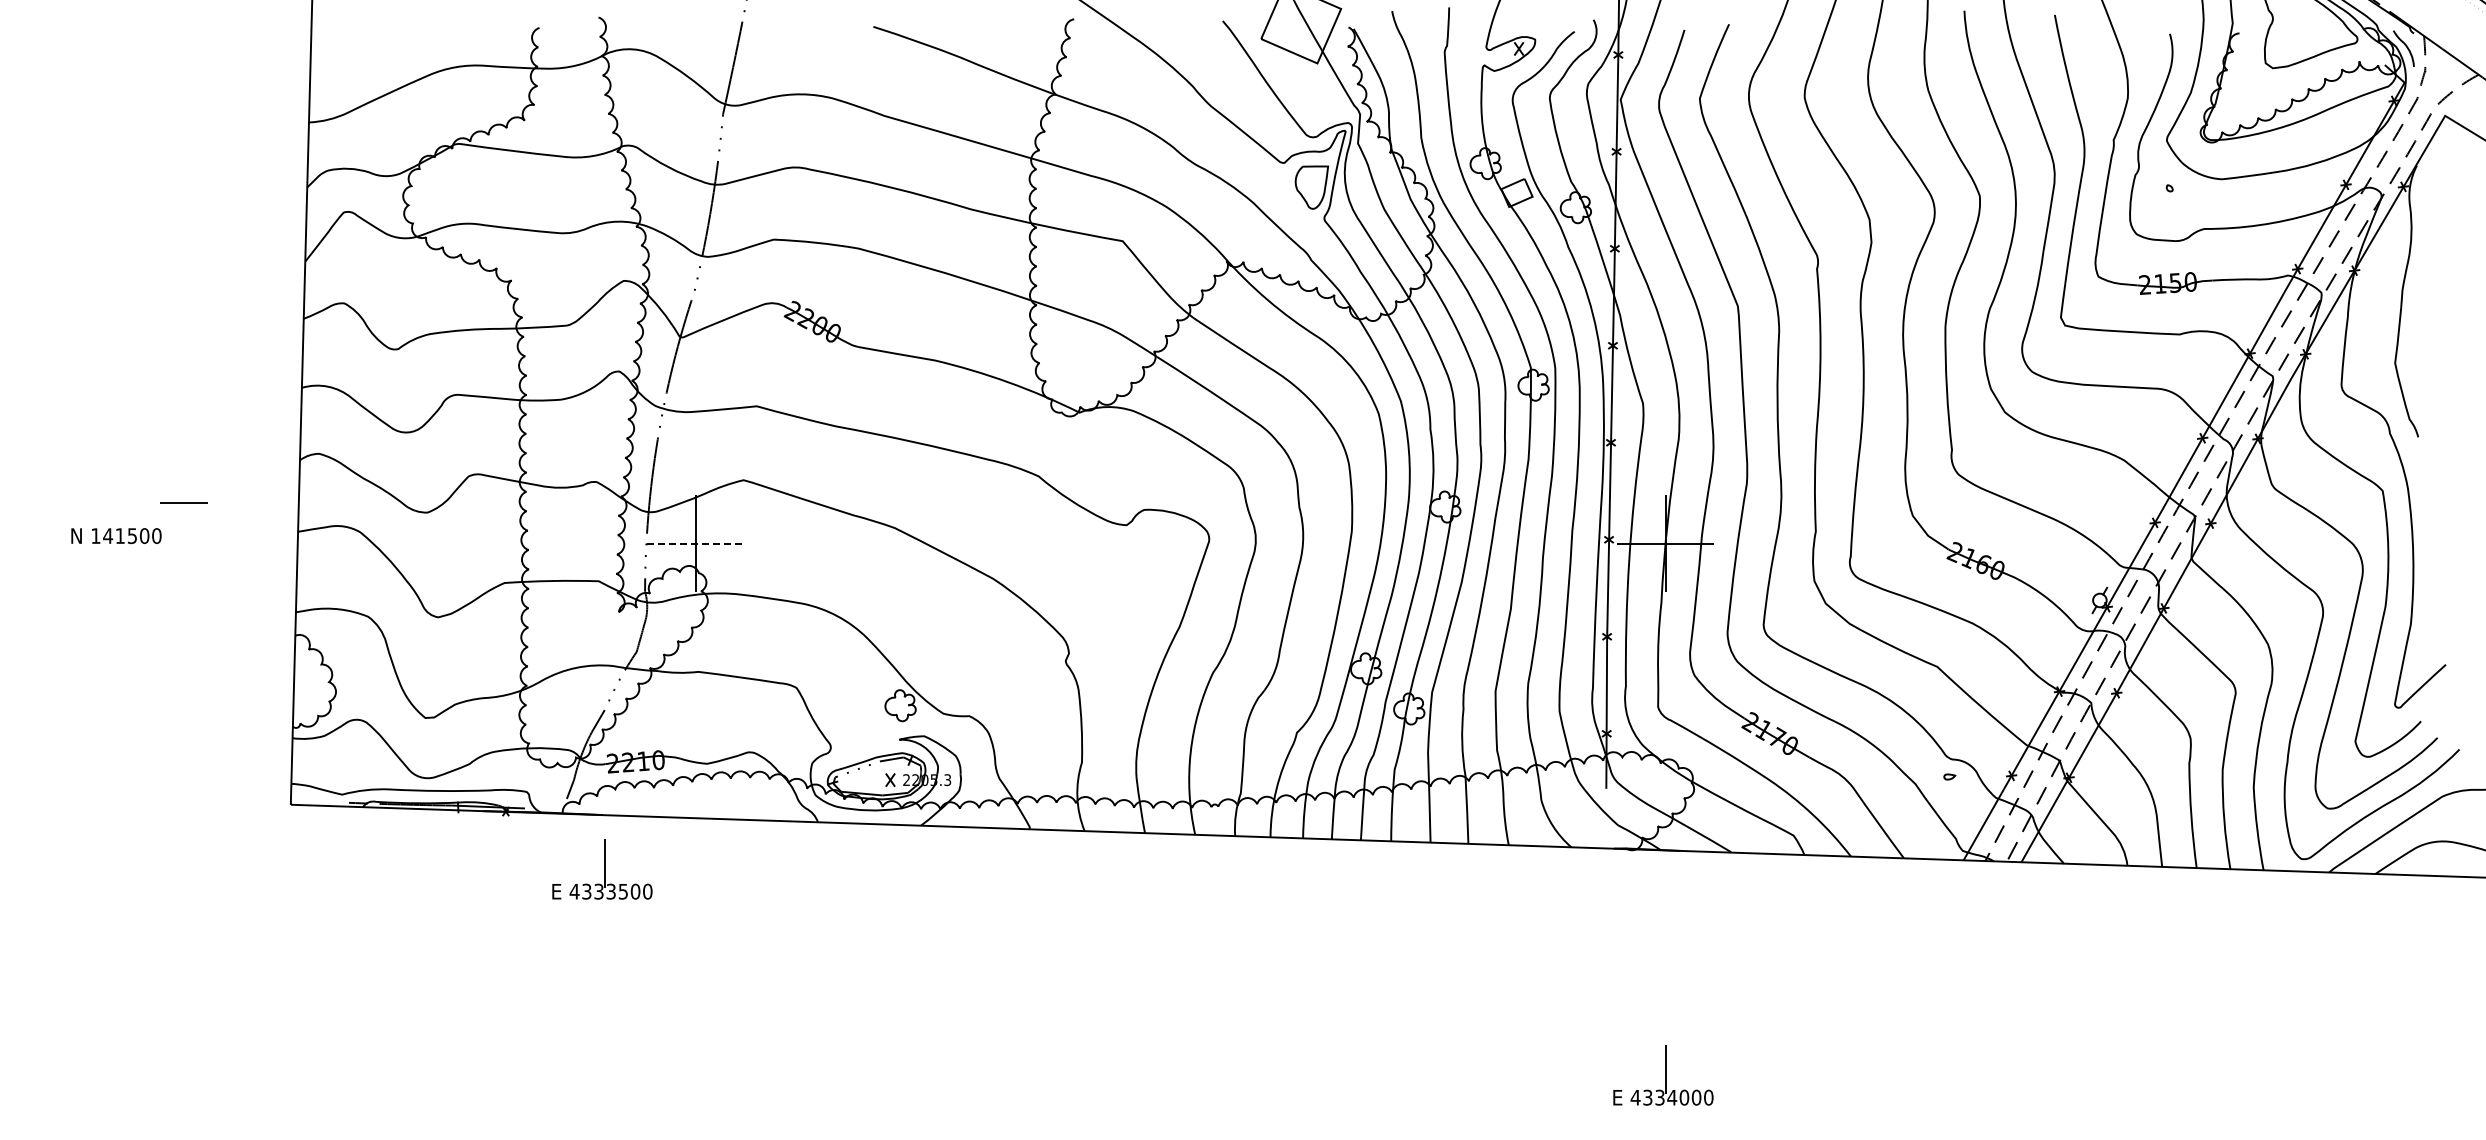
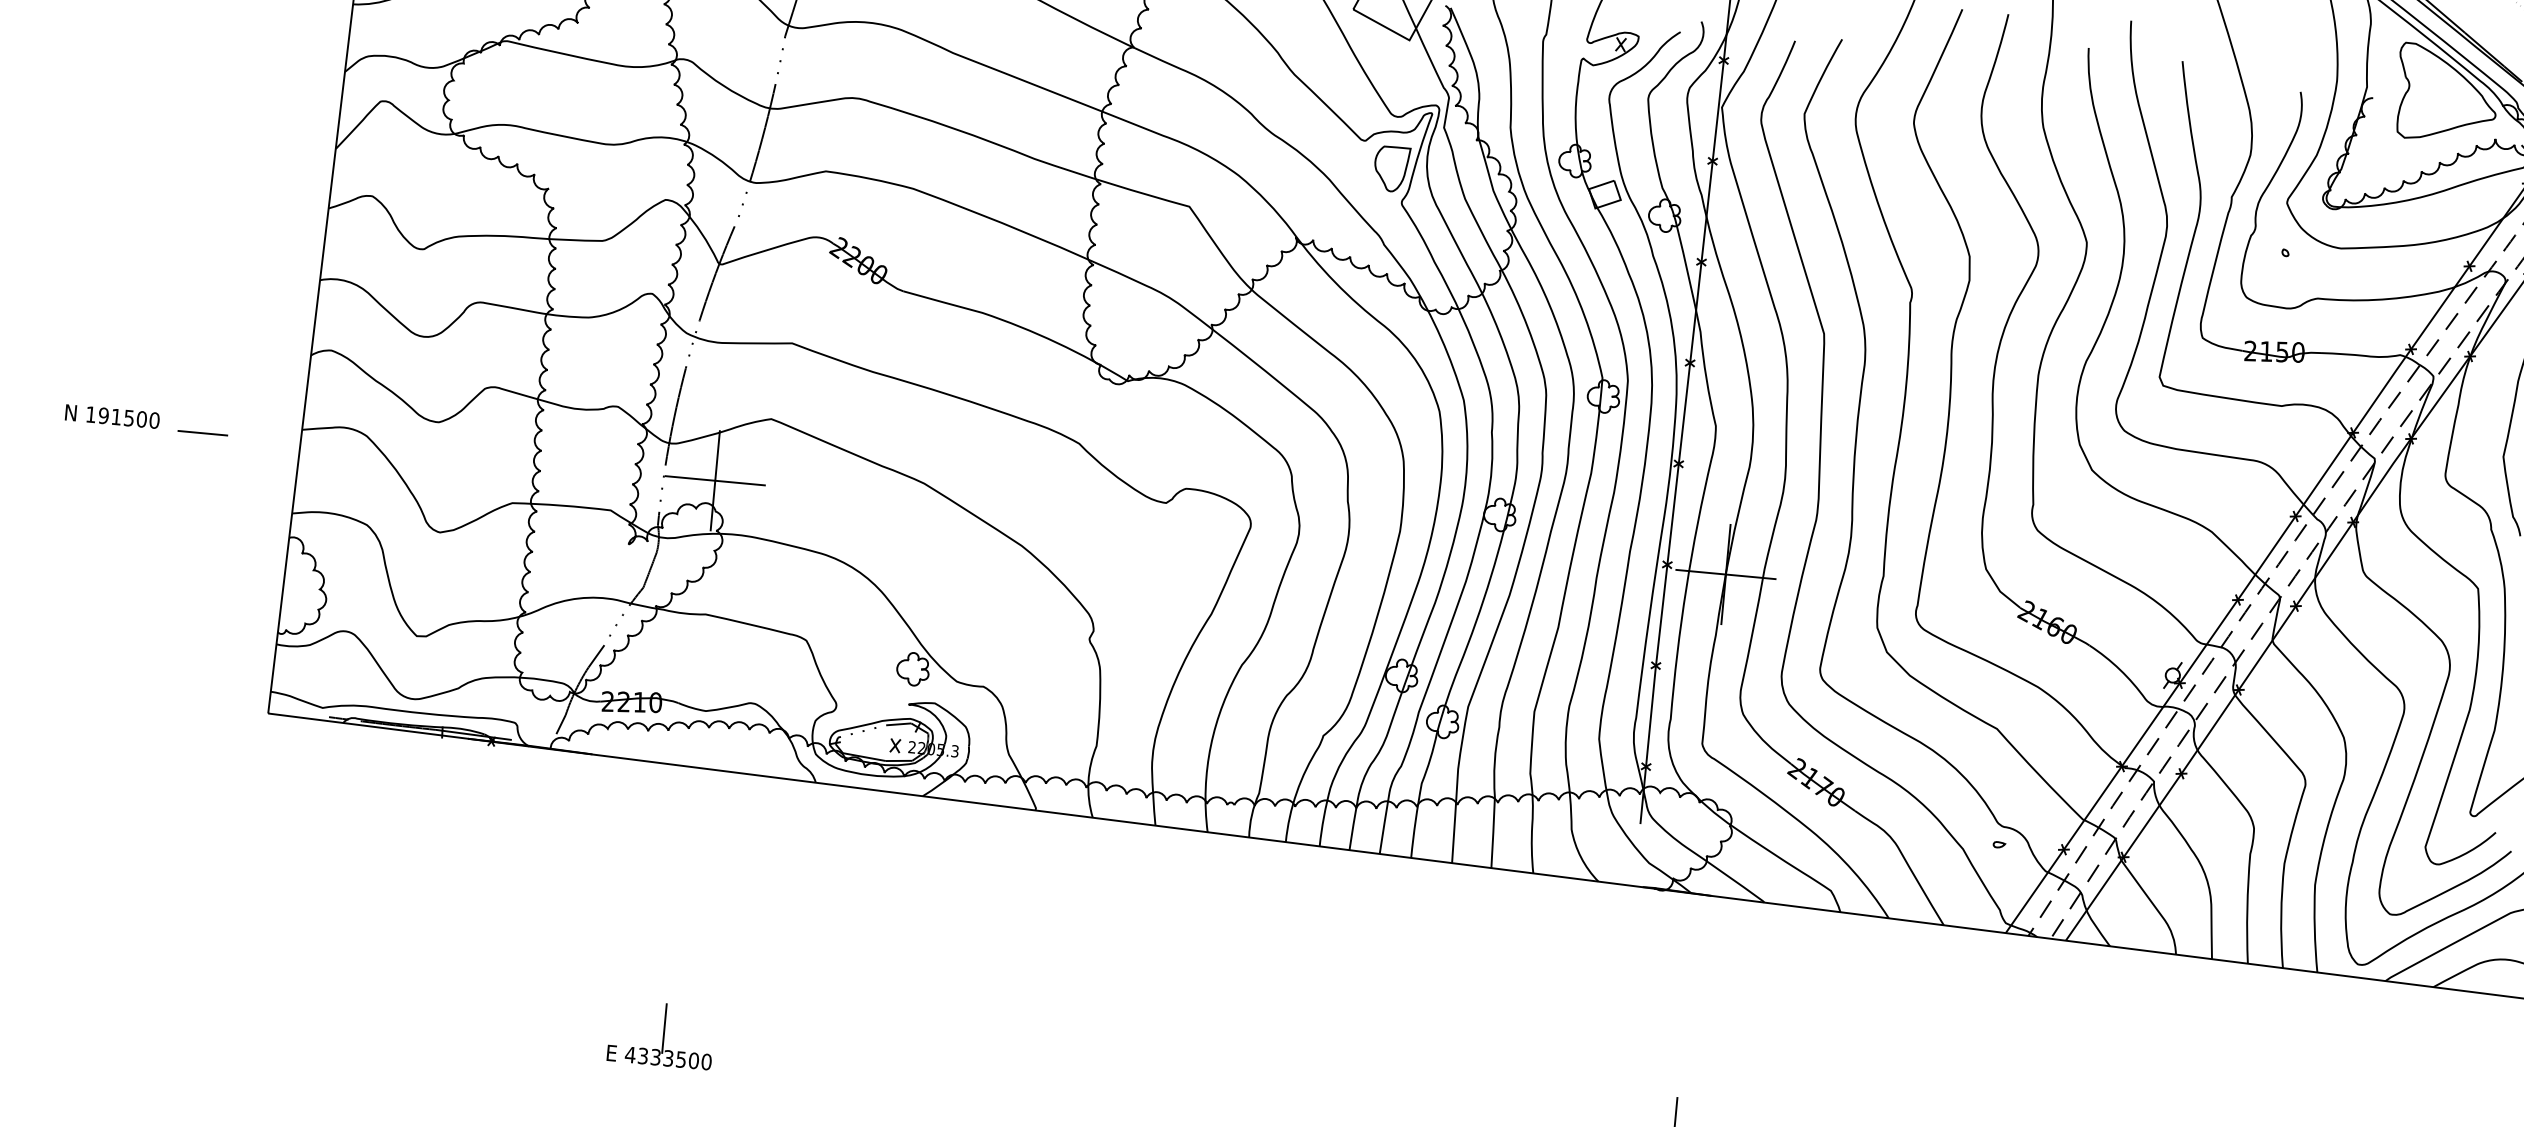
line: (183, 502) -> (202, 432), moved
text: (108, 535) -> (104, 415), 141500 -> 191500
line: (695, 543) -> (715, 480), dashed -> solid
part: (602, 869) -> (661, 1034), moved

